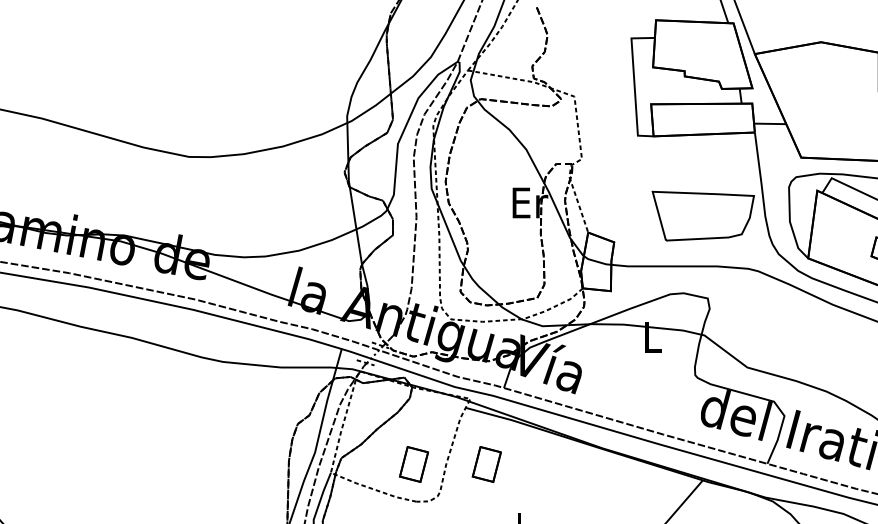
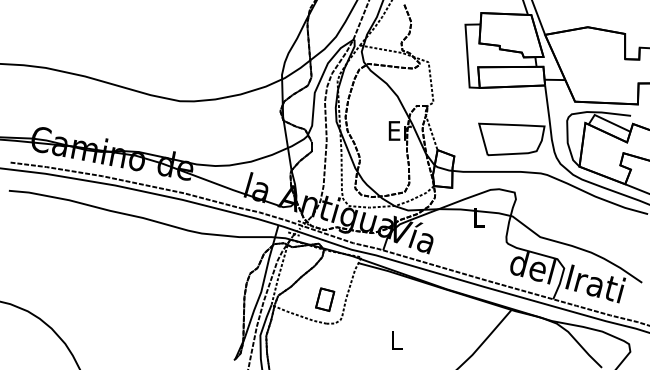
part: (487, 464) -> (372, 299), removed

